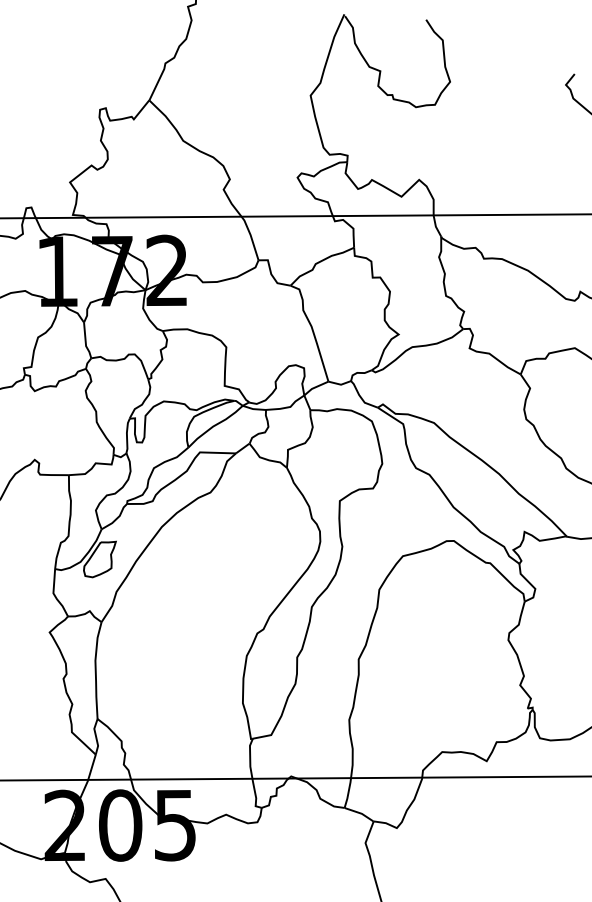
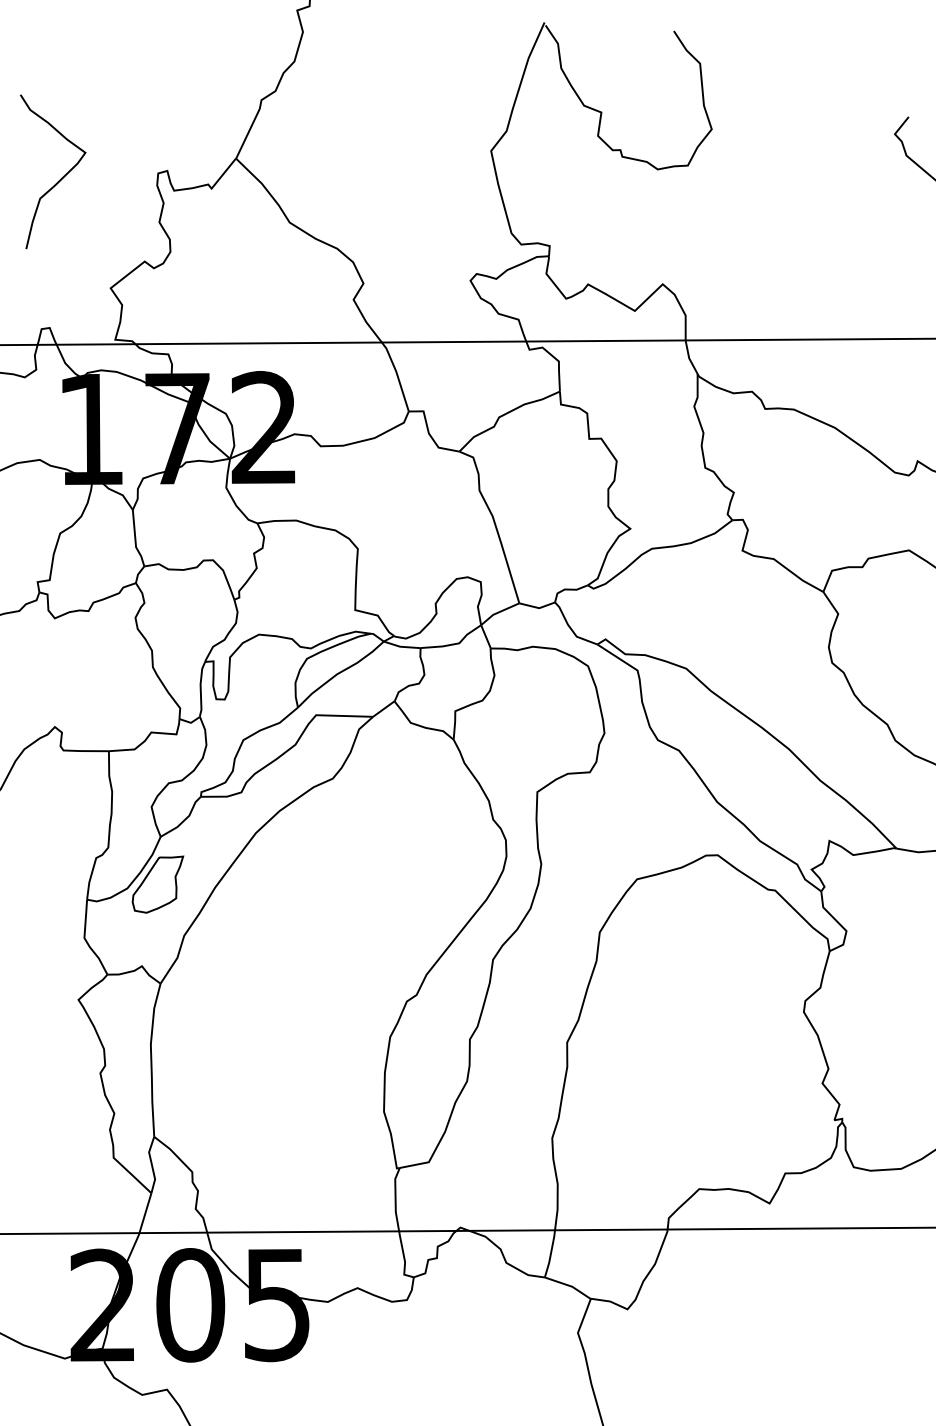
curve: (38, 112) -> (60, 177), added

